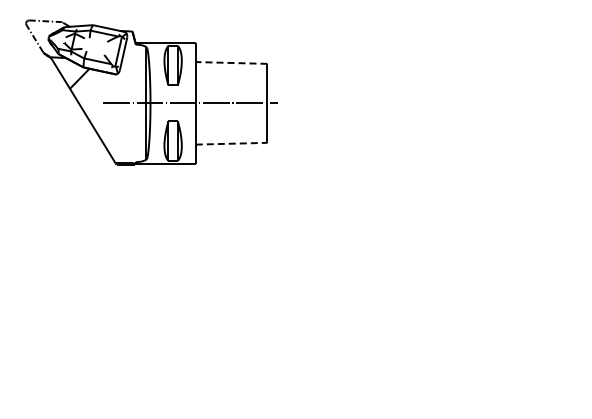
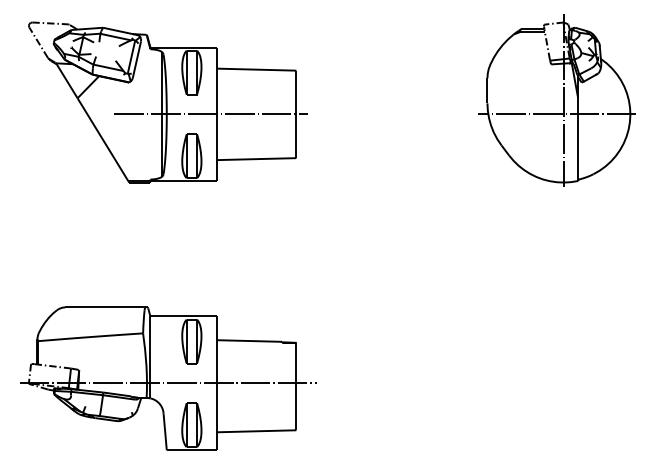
line: (231, 62) -> (256, 69), dashed -> solid
part: (502, 90) -> (556, 100), added
line: (231, 143) -> (256, 158), dashed -> solid
part: (151, 341) -> (167, 378), added

